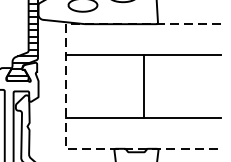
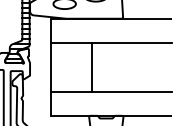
line: (66, 86) -> (51, 67), dashed -> solid
line: (144, 86) -> (91, 67), moved

